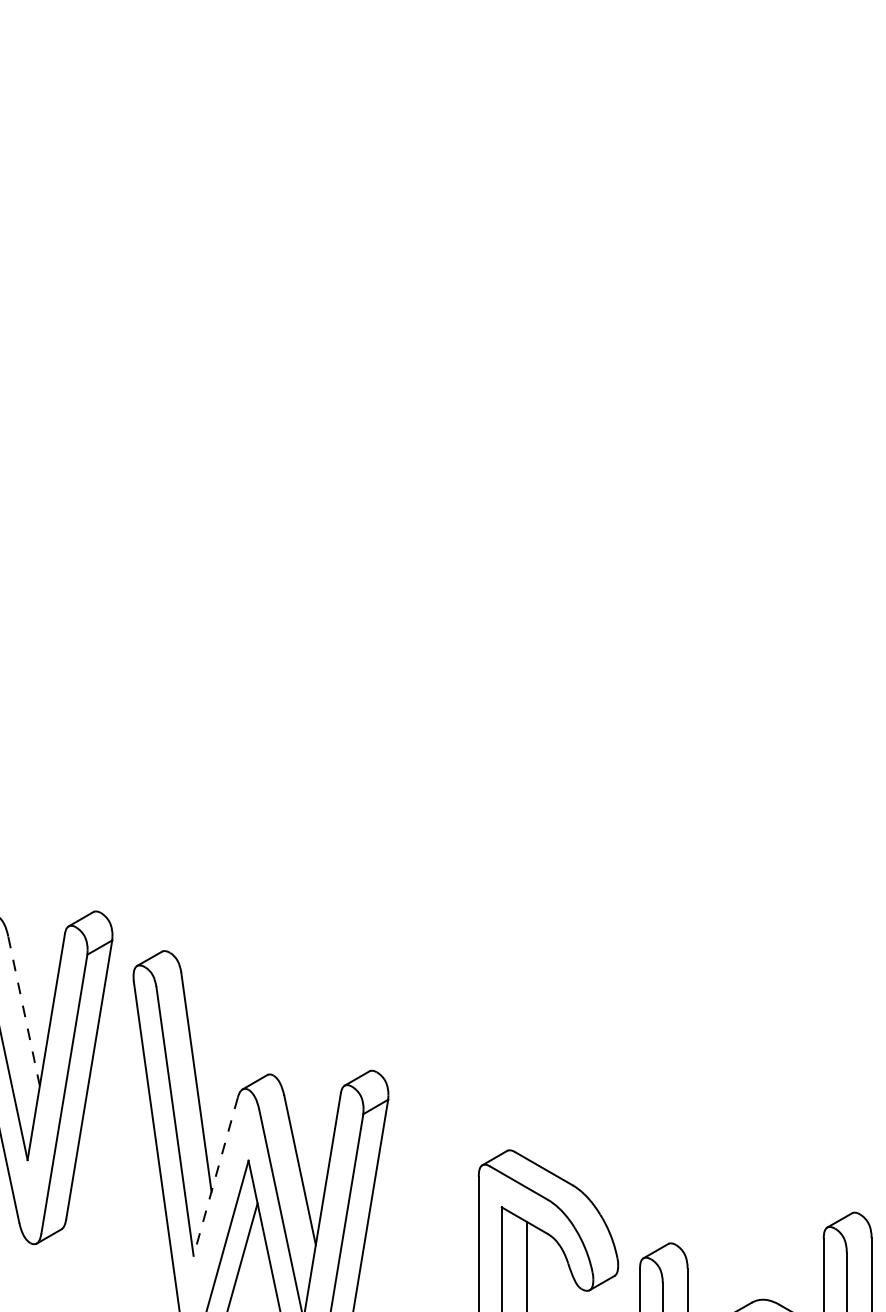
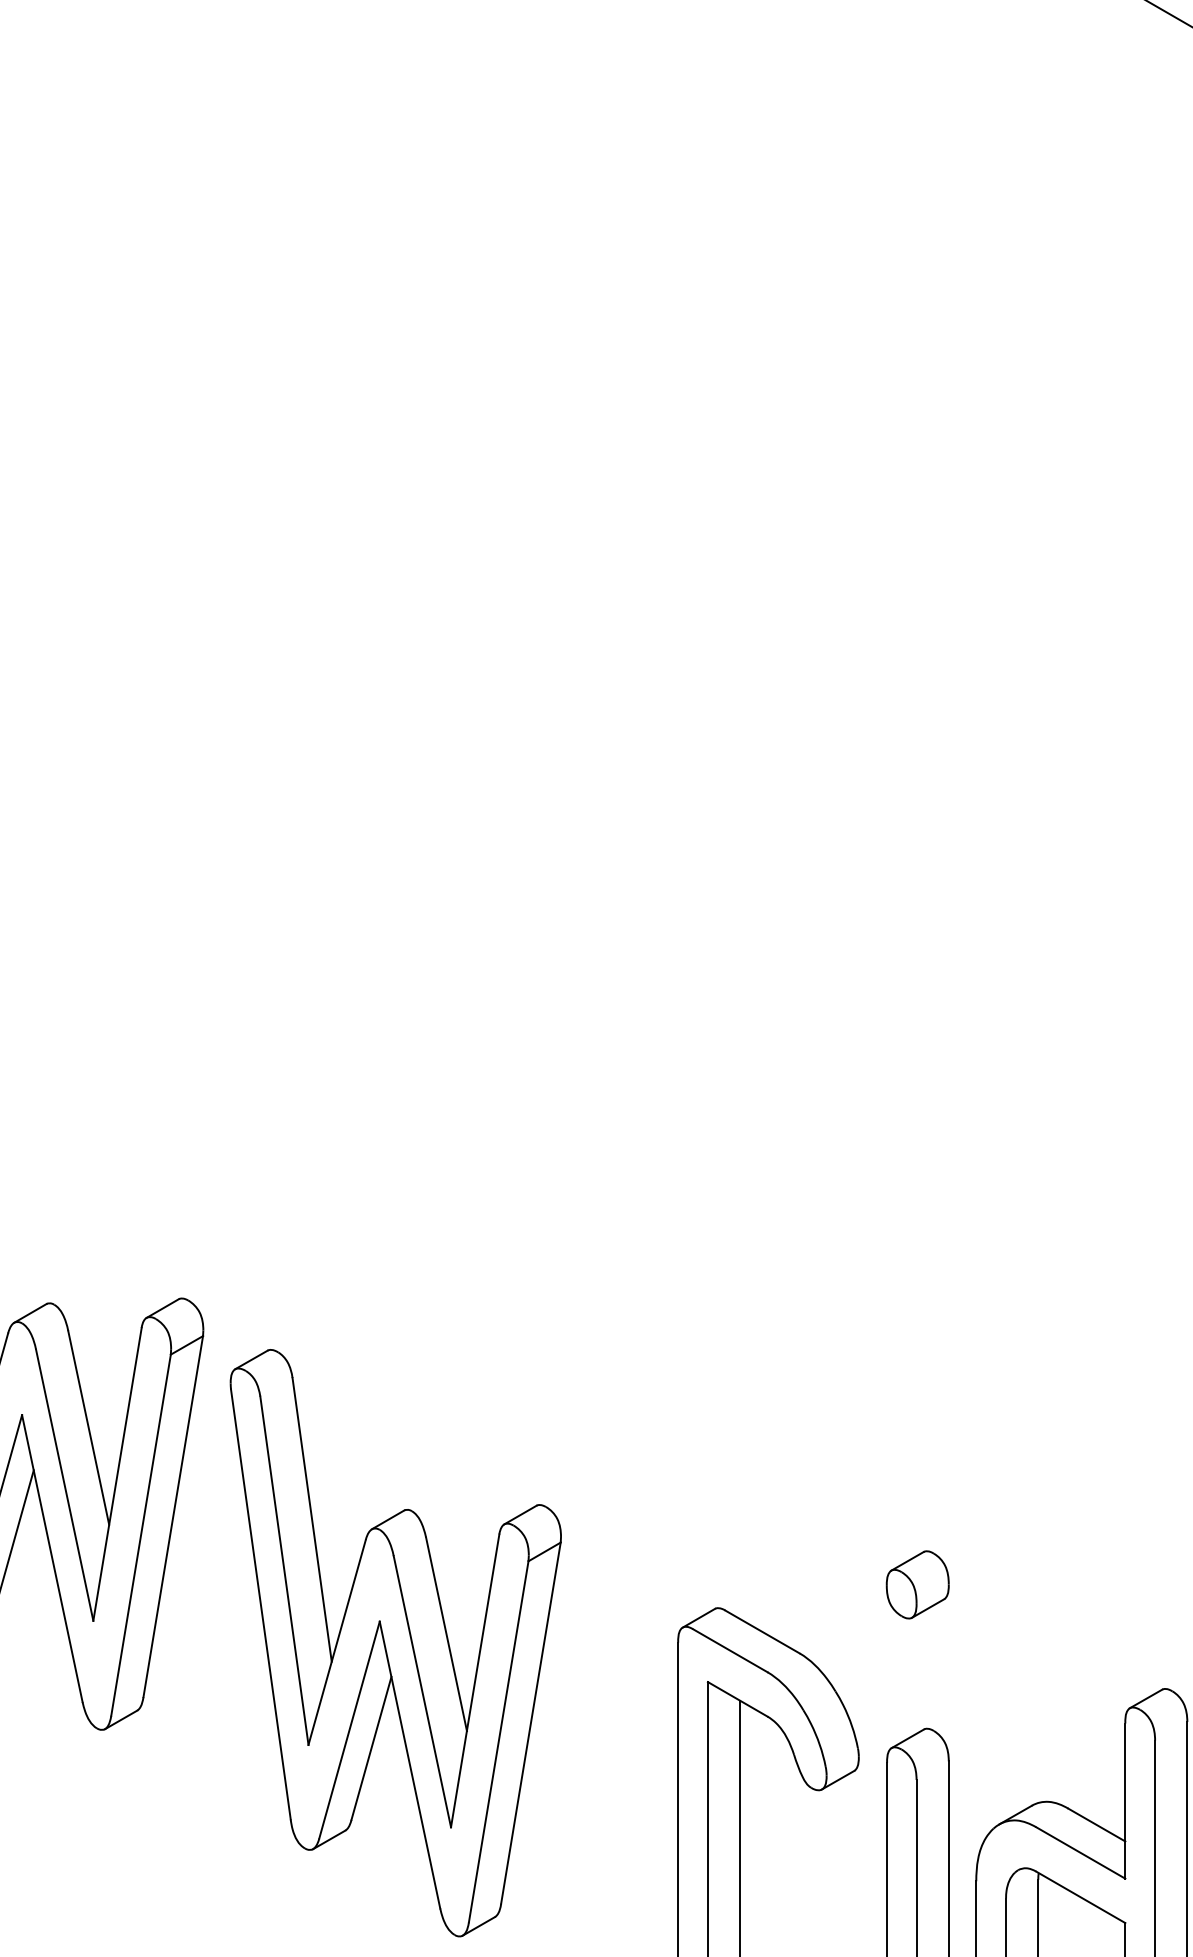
line: (23, 1010) -> (88, 1427), dashed -> solid
part: (663, 1132) -> (917, 1584), added
line: (215, 1176) -> (337, 1642), dashed -> solid

